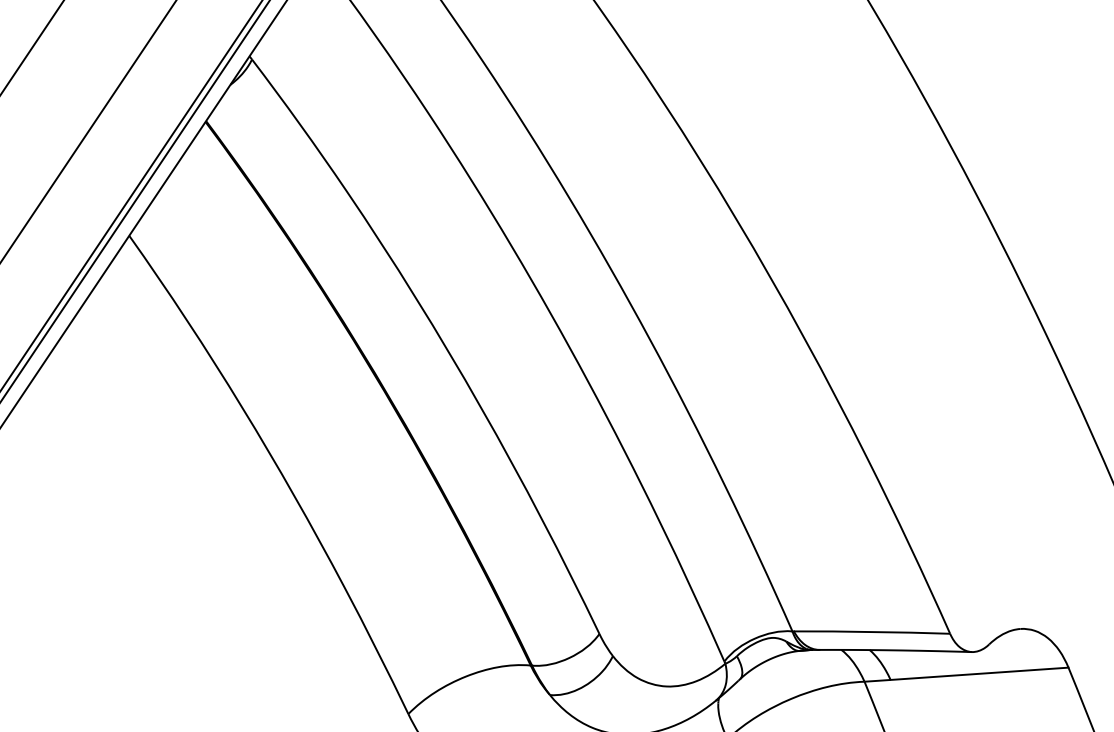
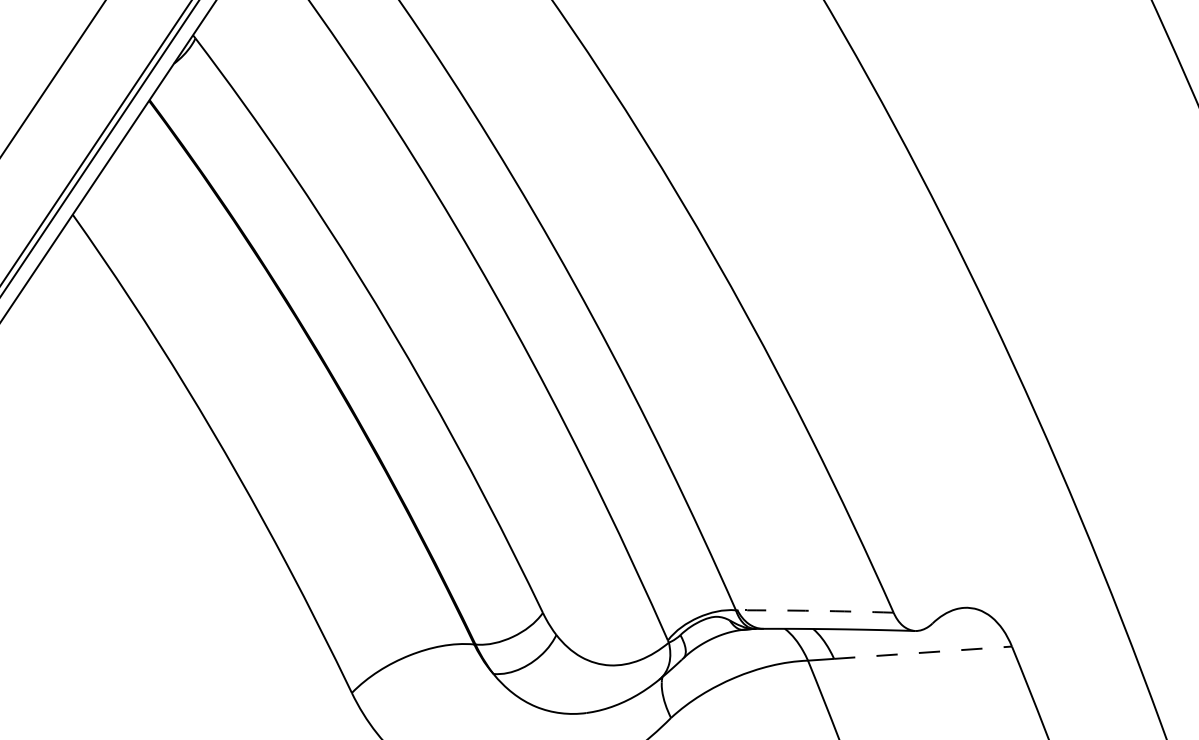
arc: (872, 631) -> (815, 610), solid -> dashed
line: (980, 673) -> (923, 652), solid -> dashed

